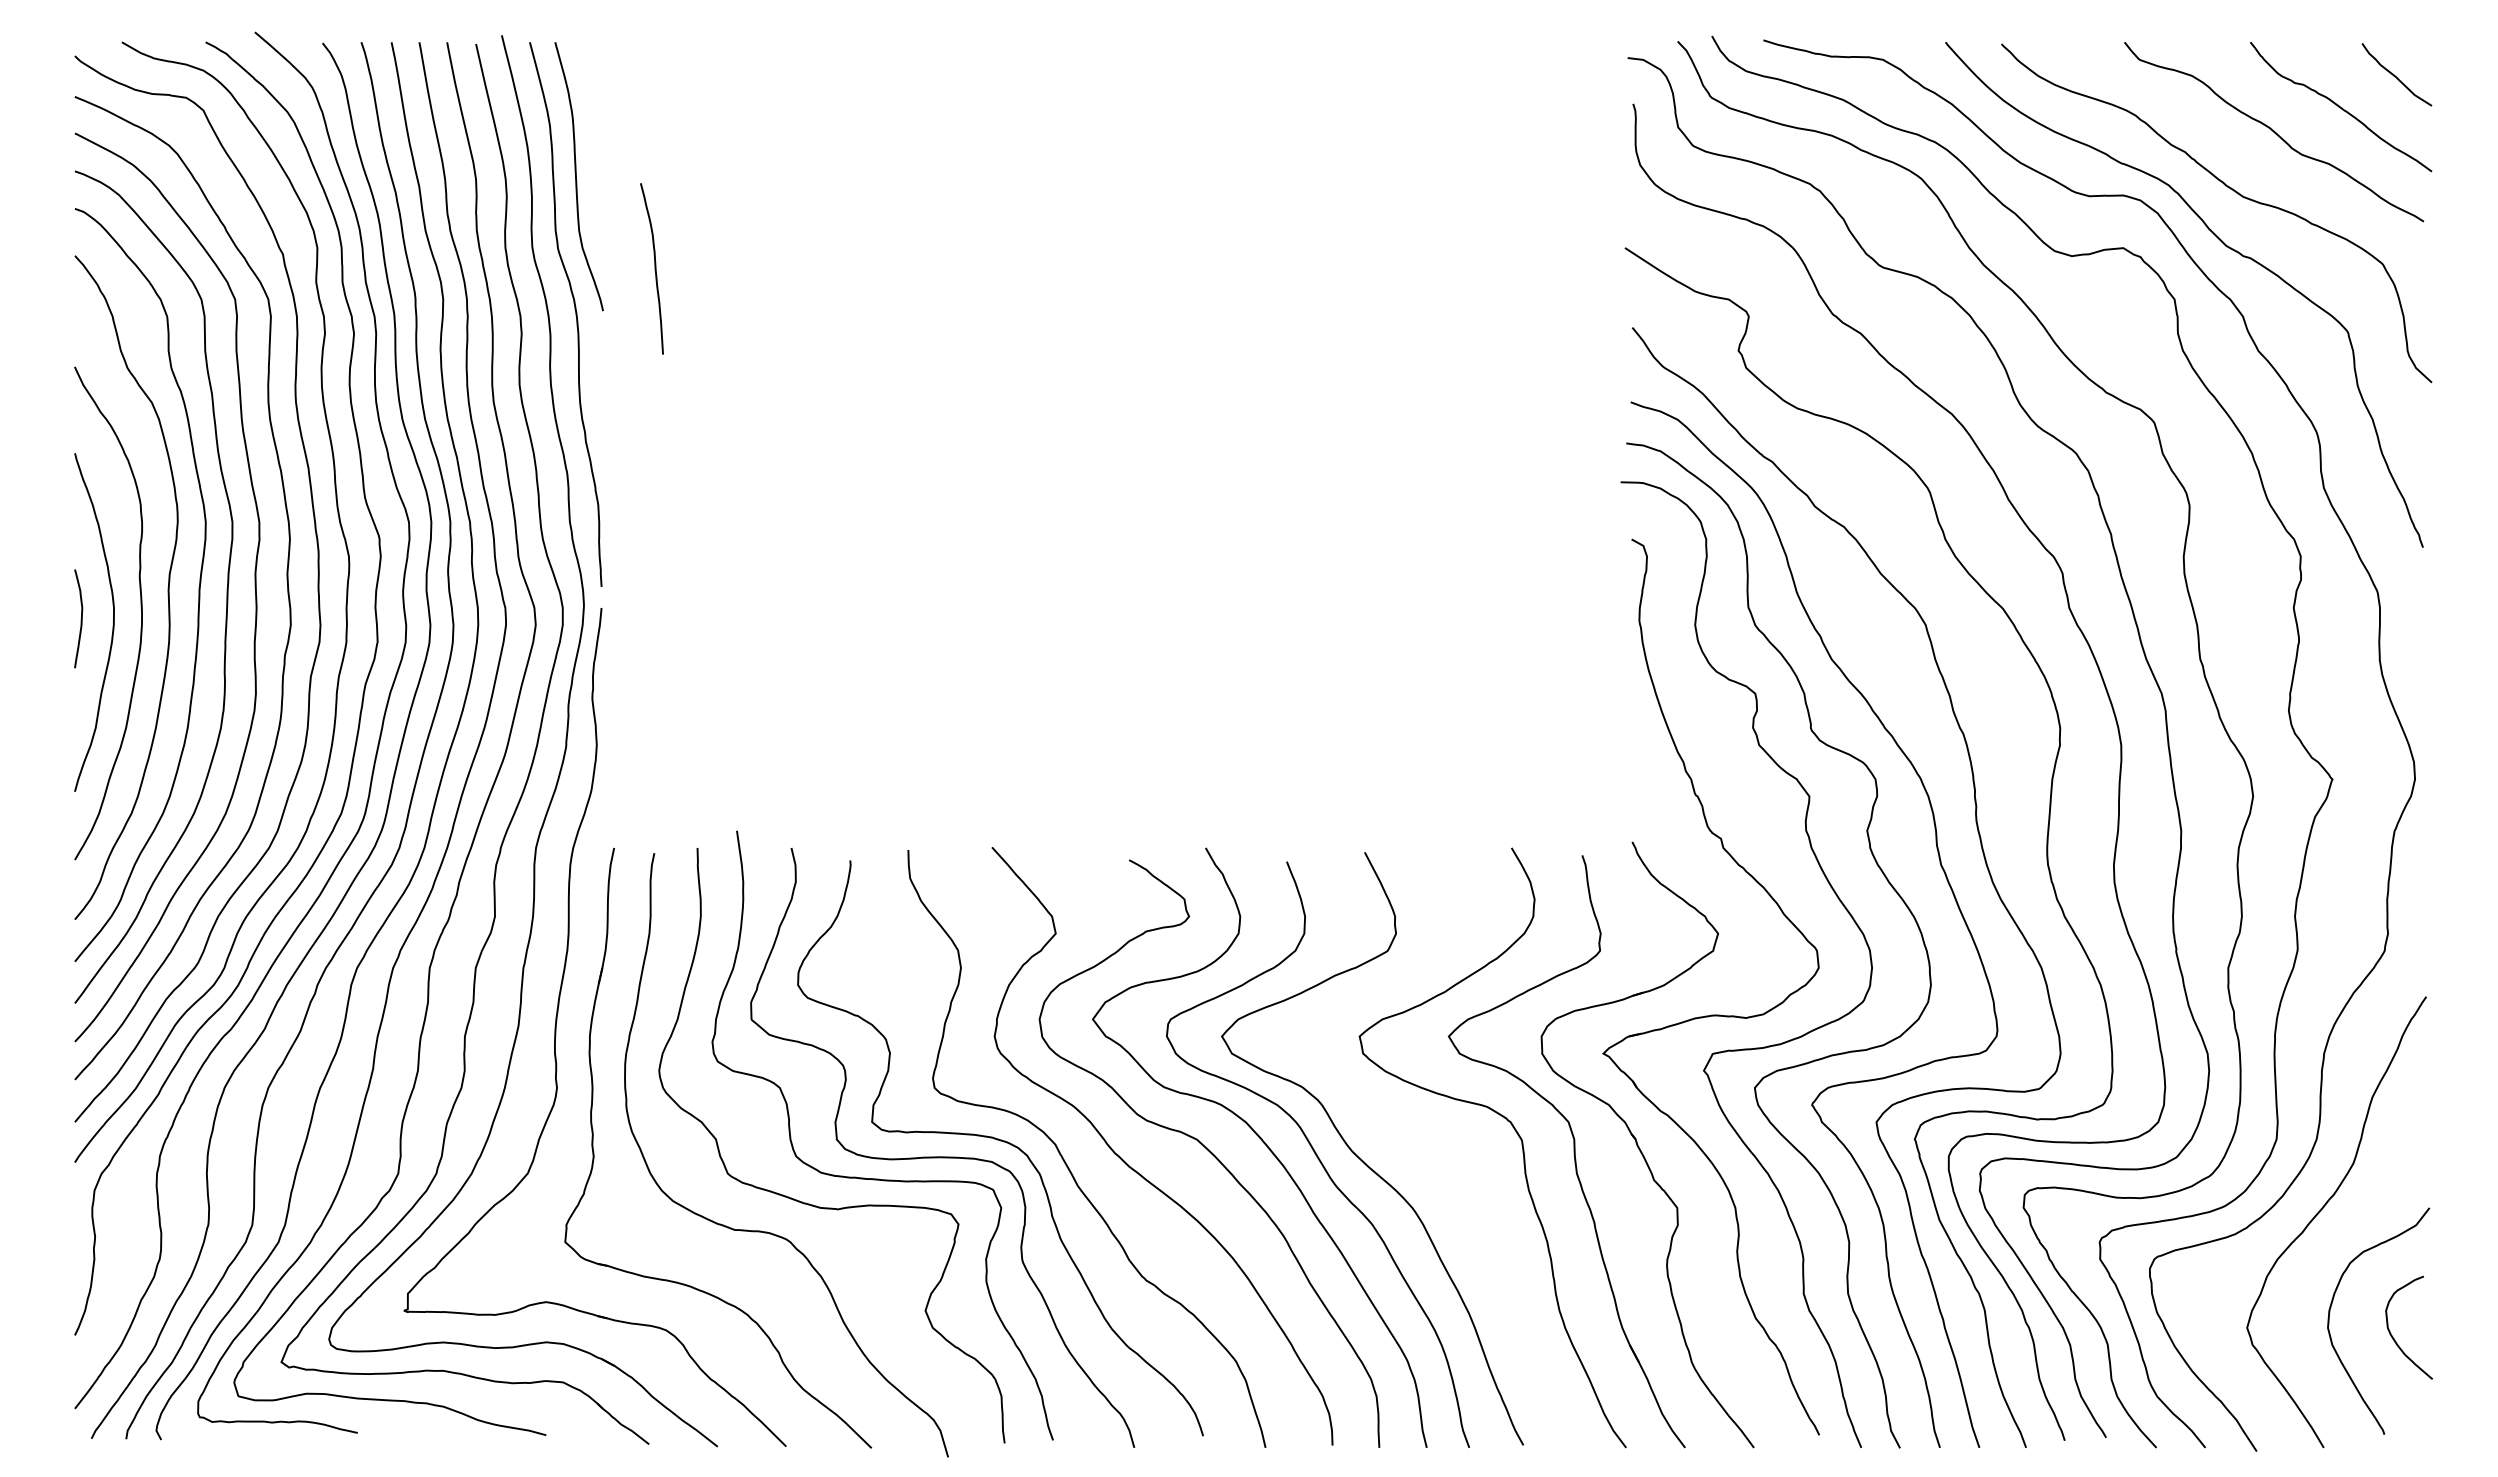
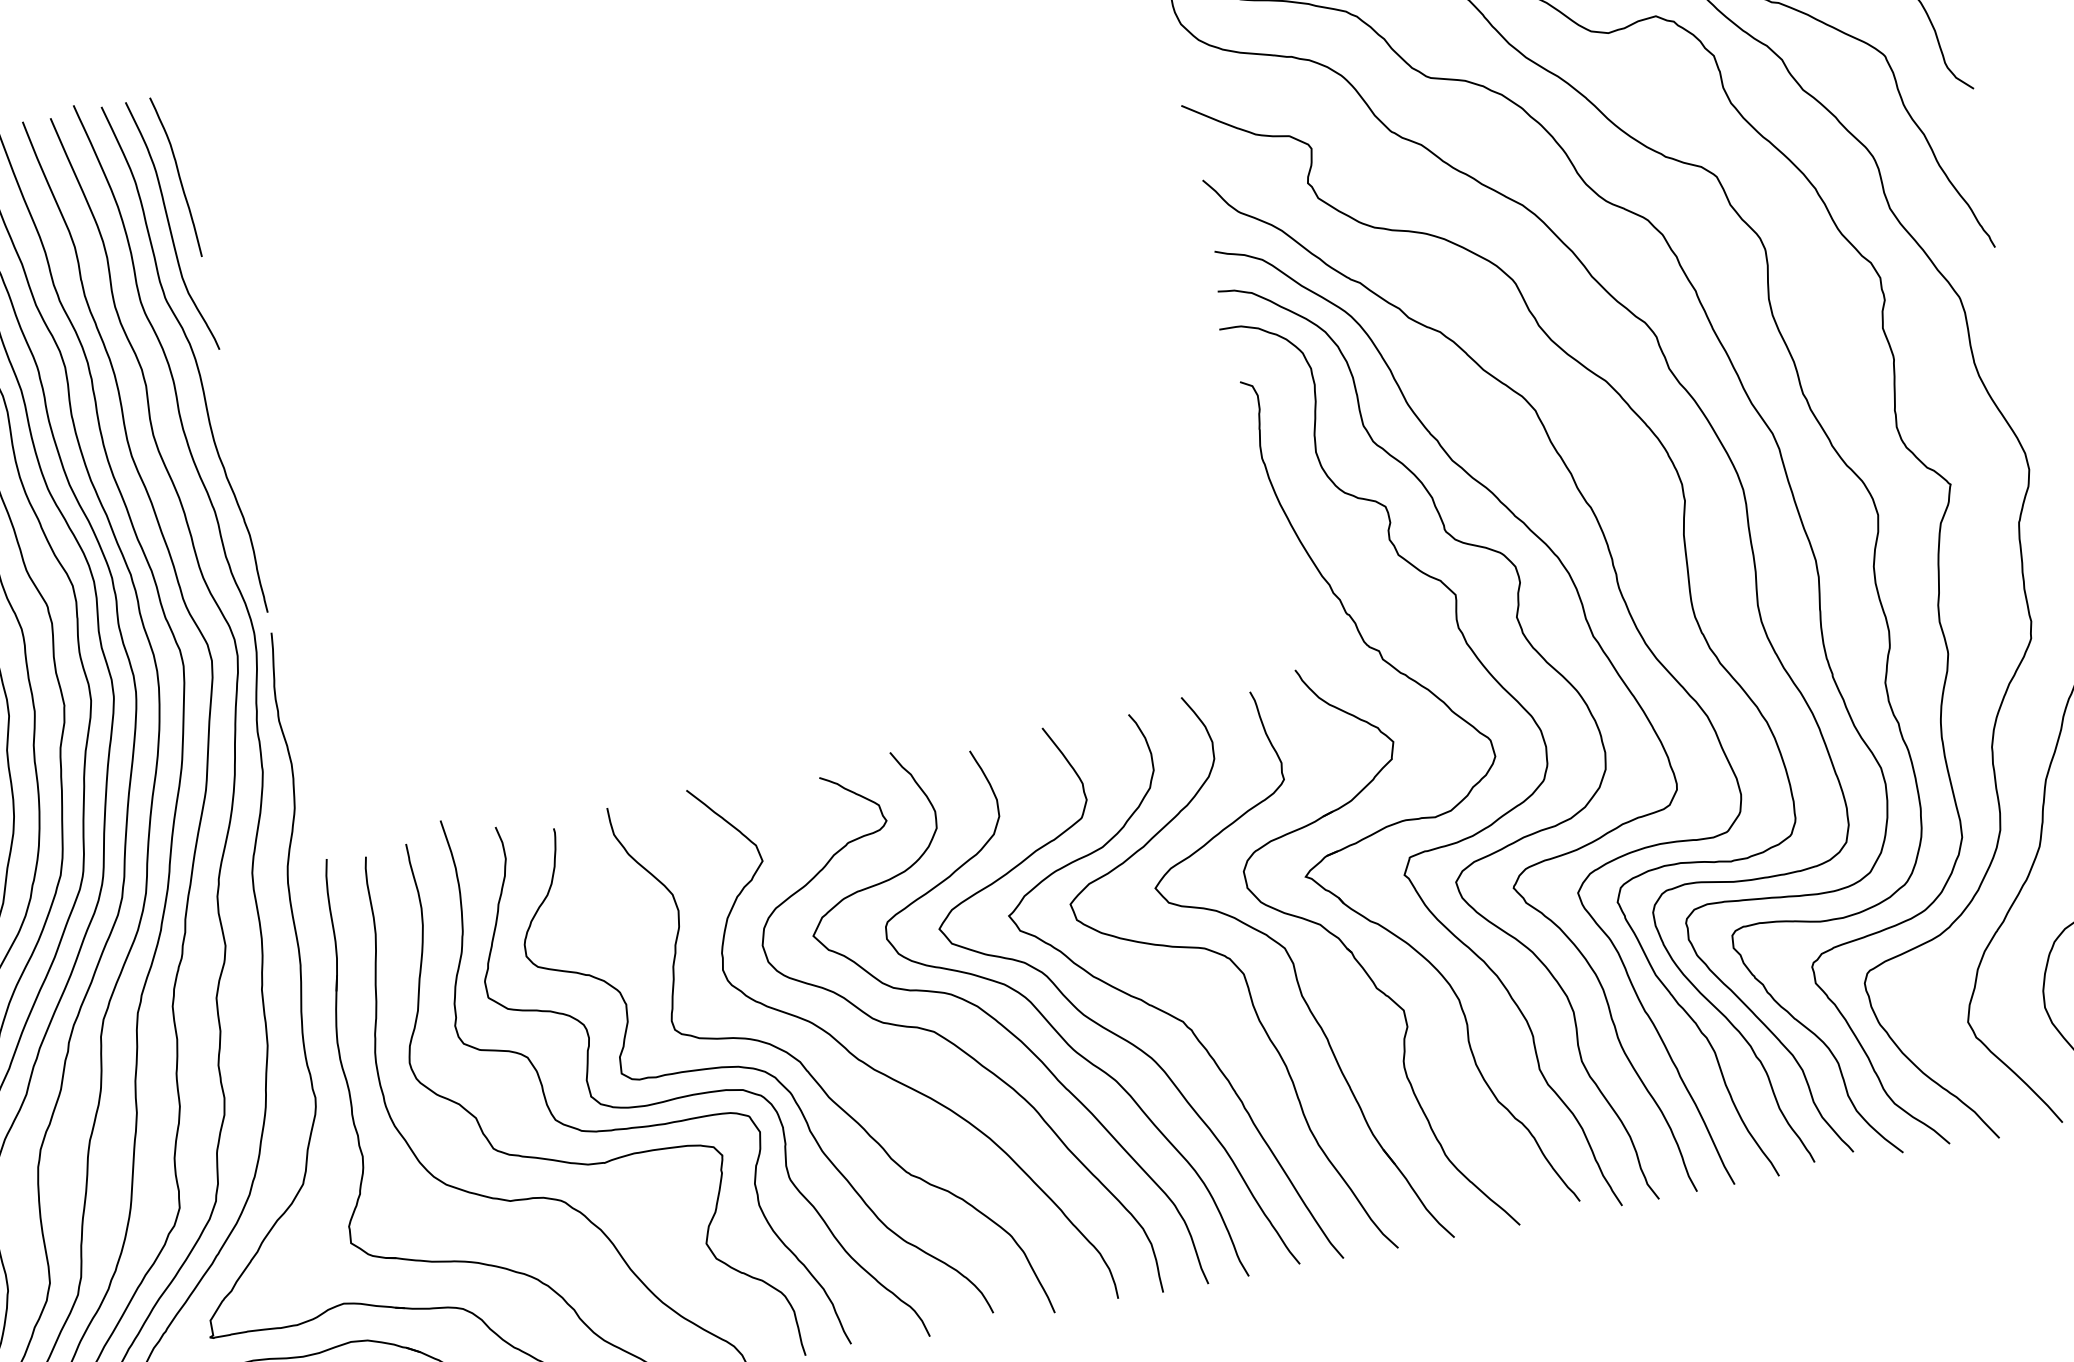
curve: (654, 268) -> (178, 176), moved
curve: (1426, 1156) -> (1155, 1006), added

